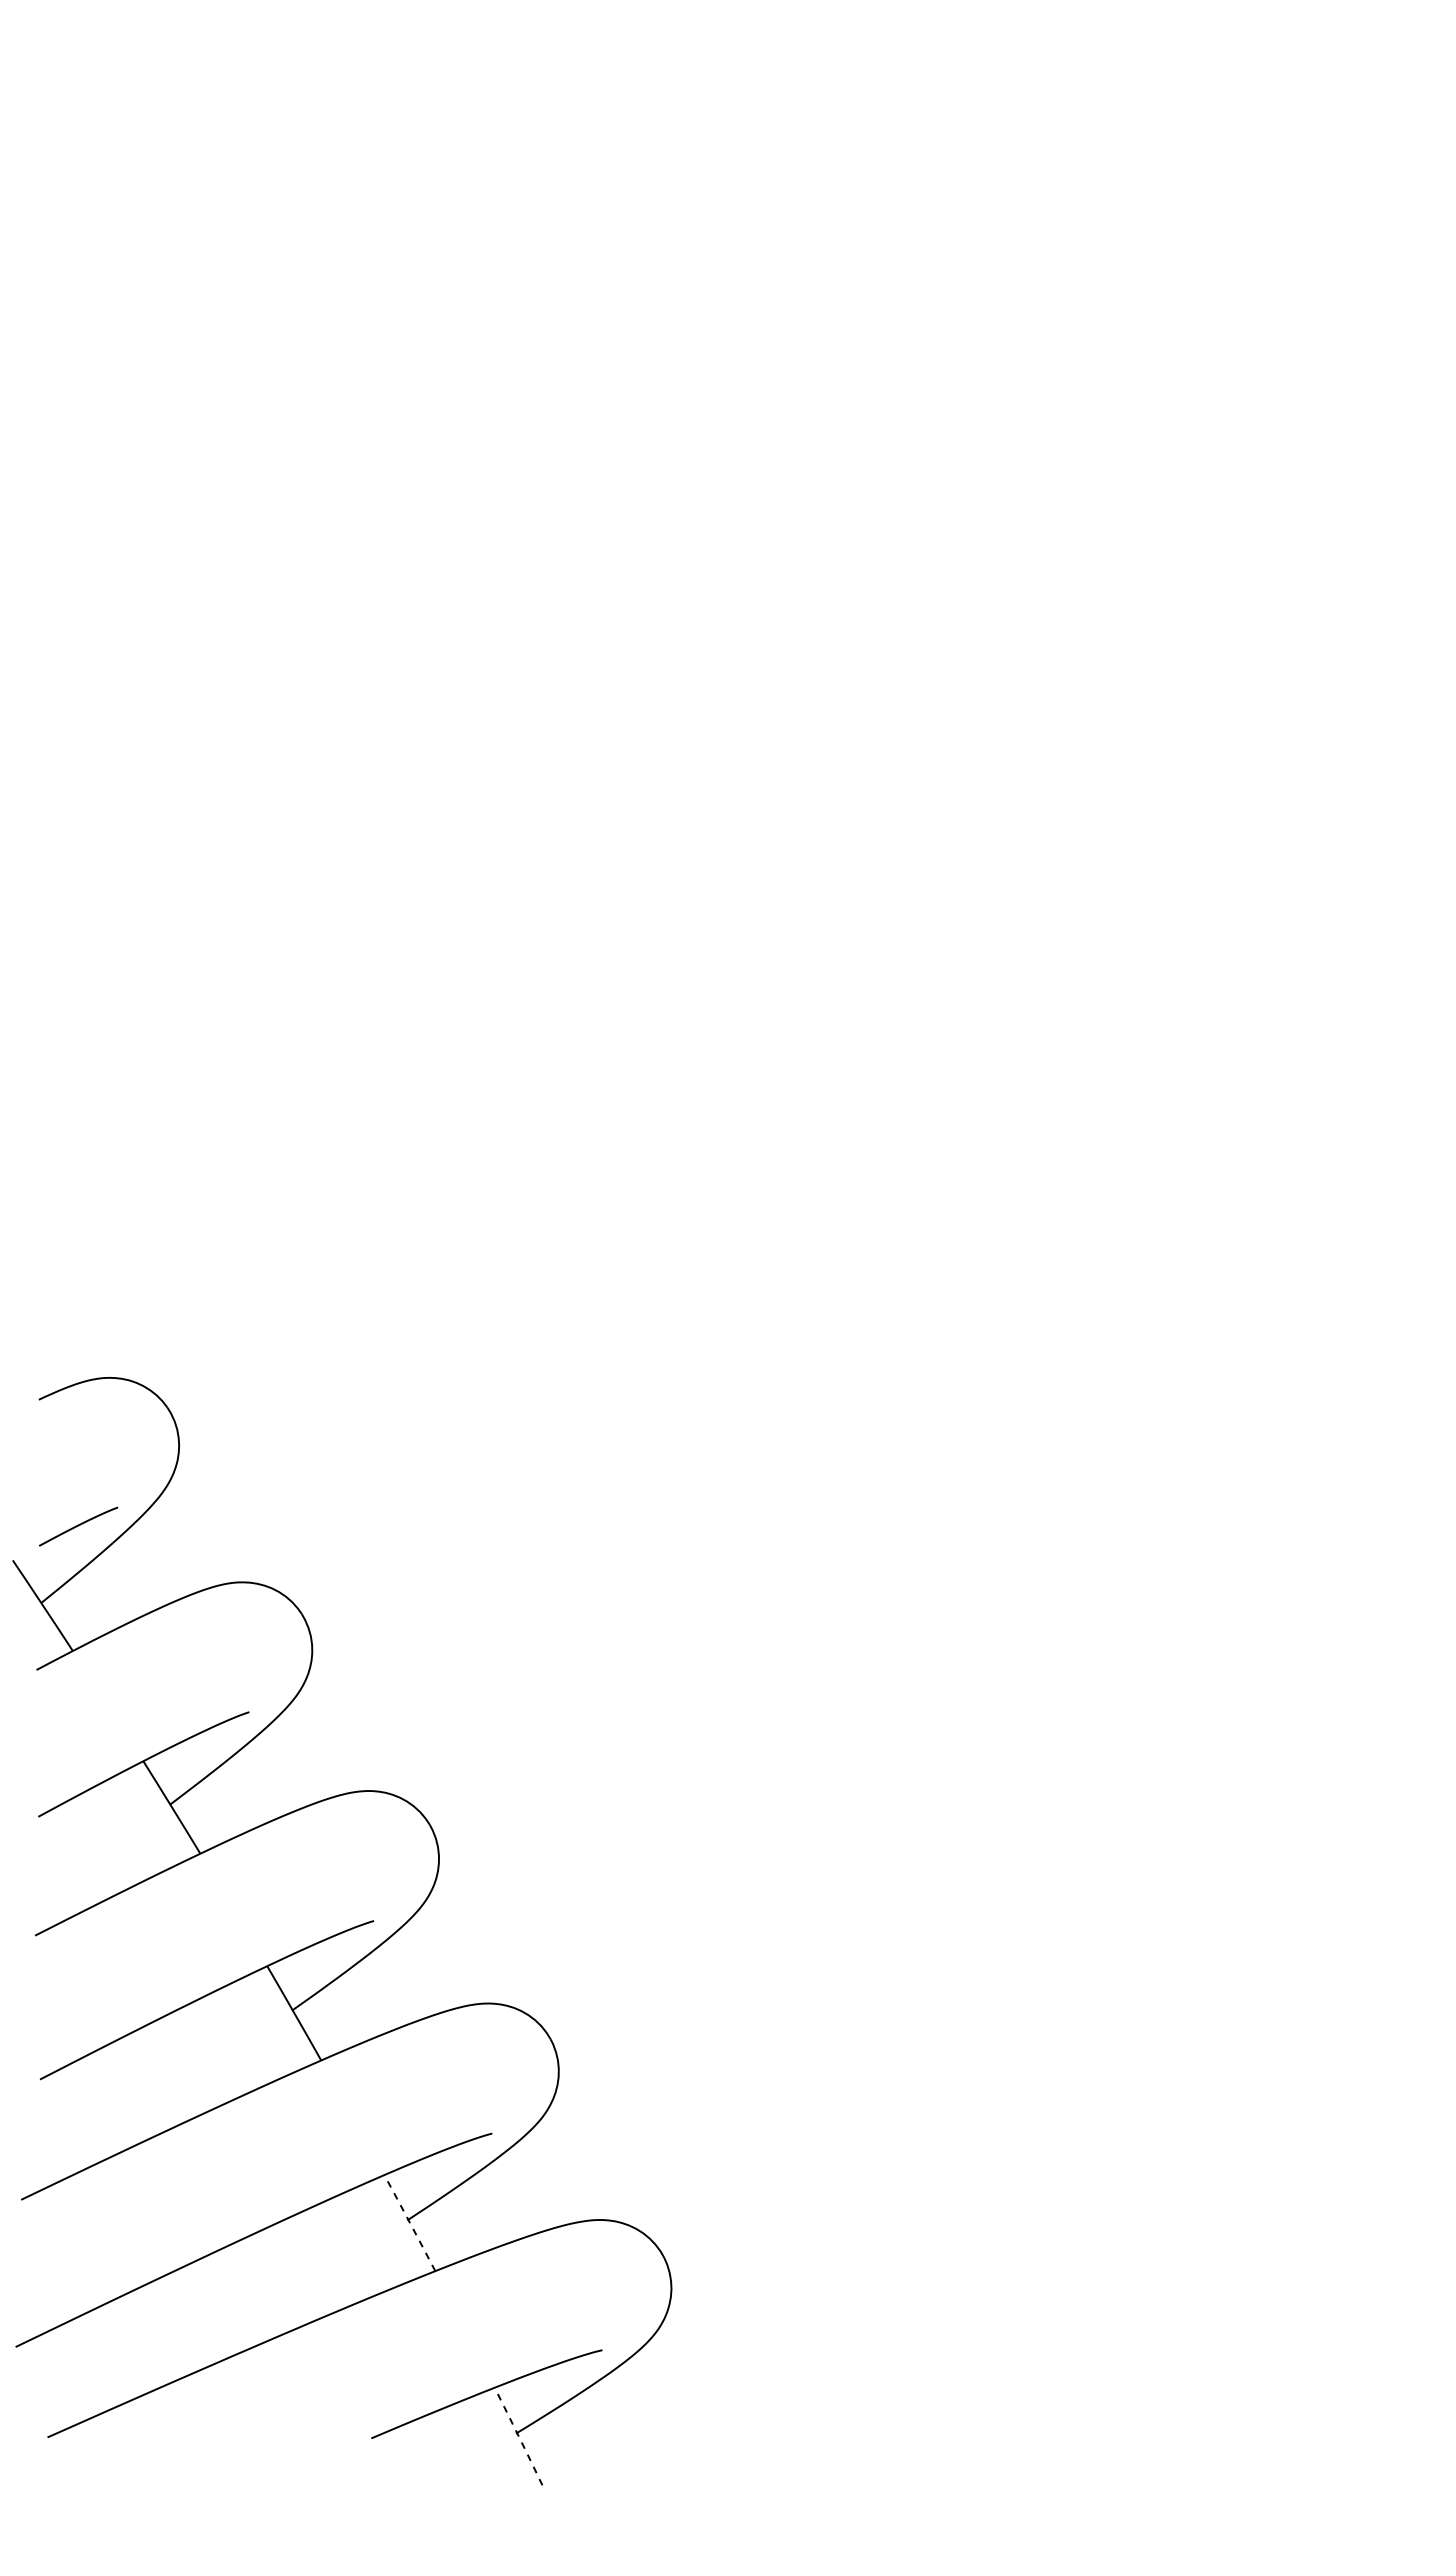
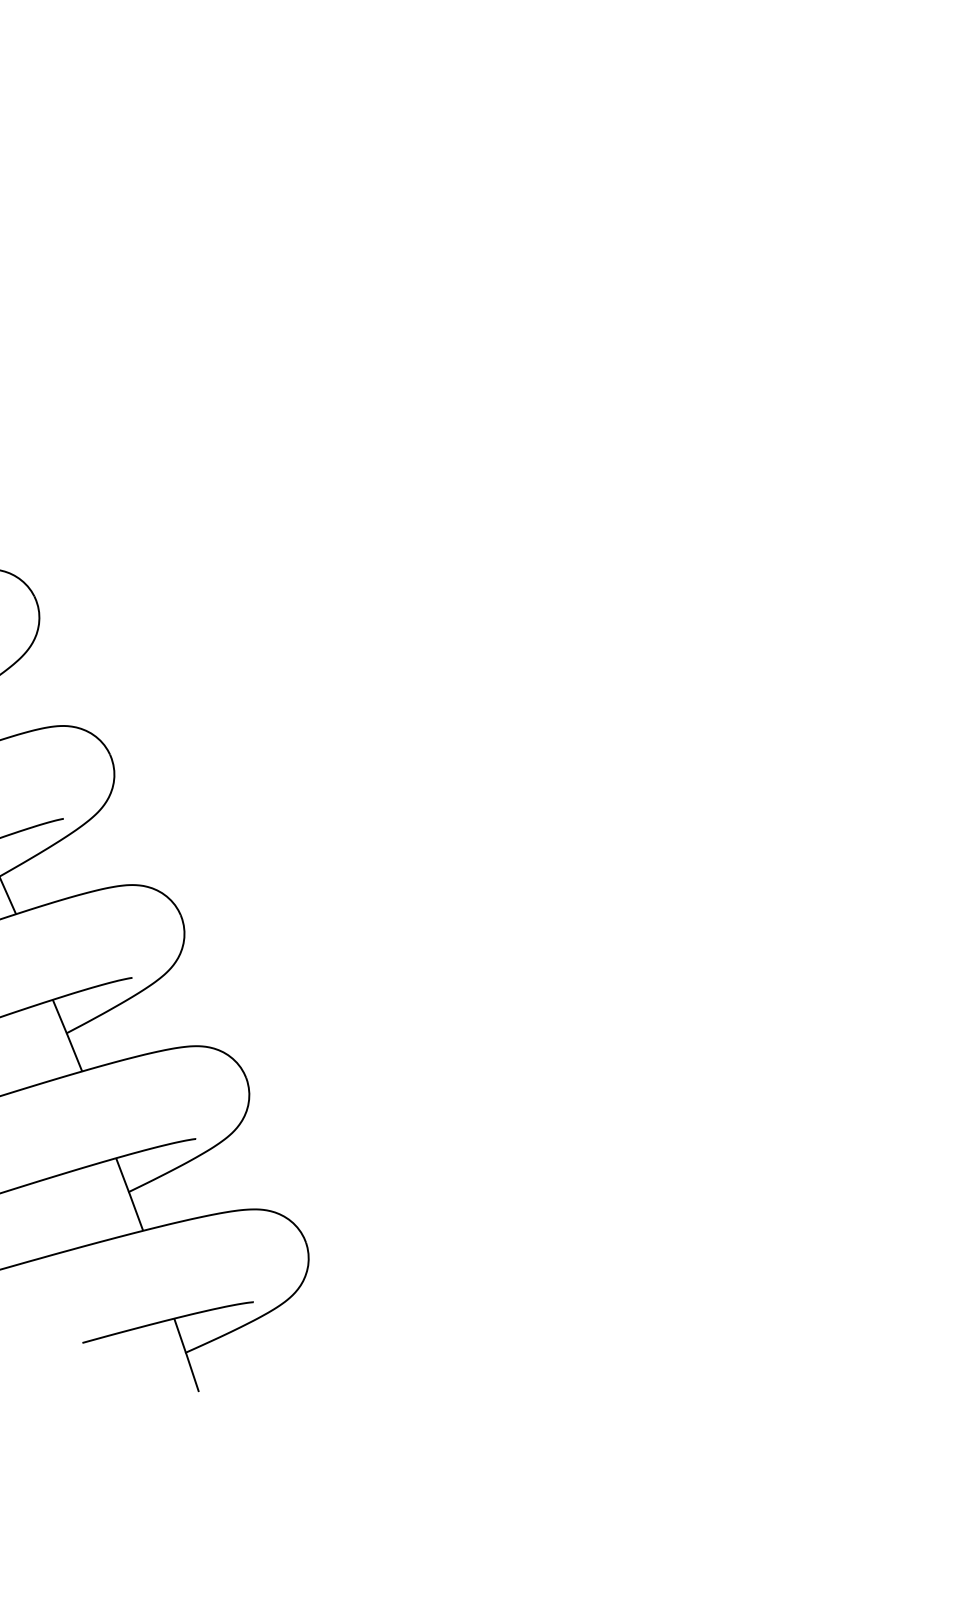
arc: (410, 2222) -> (130, 1194), dashed -> solid
arc: (518, 2436) -> (186, 1355), dashed -> solid

